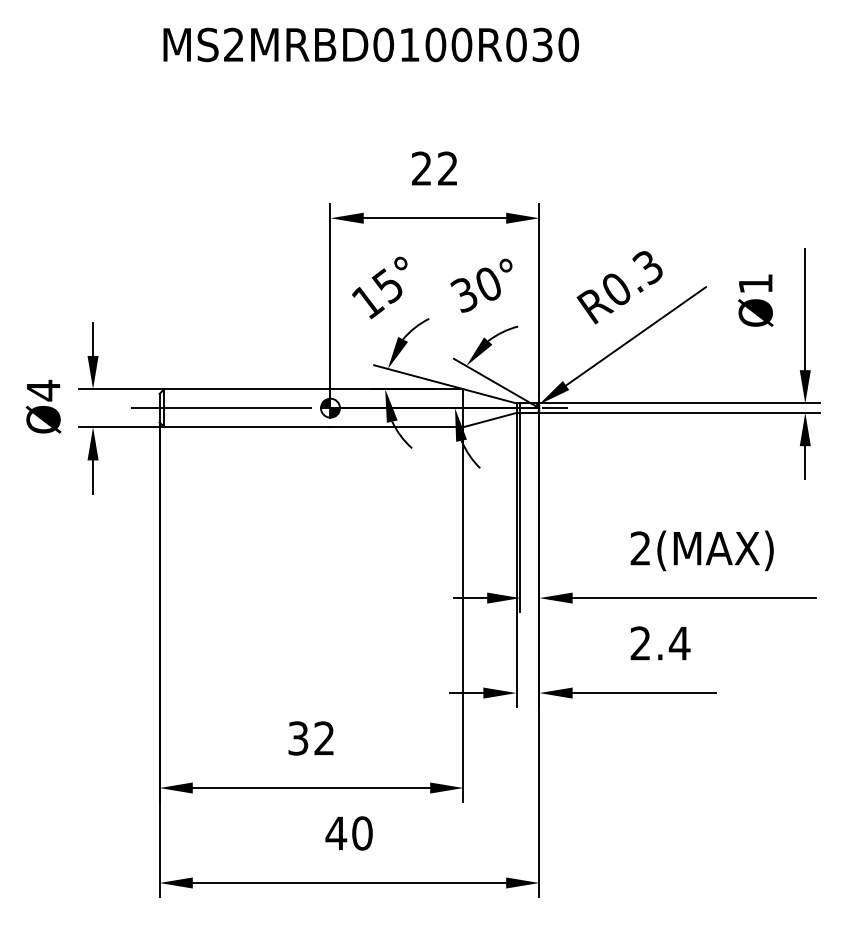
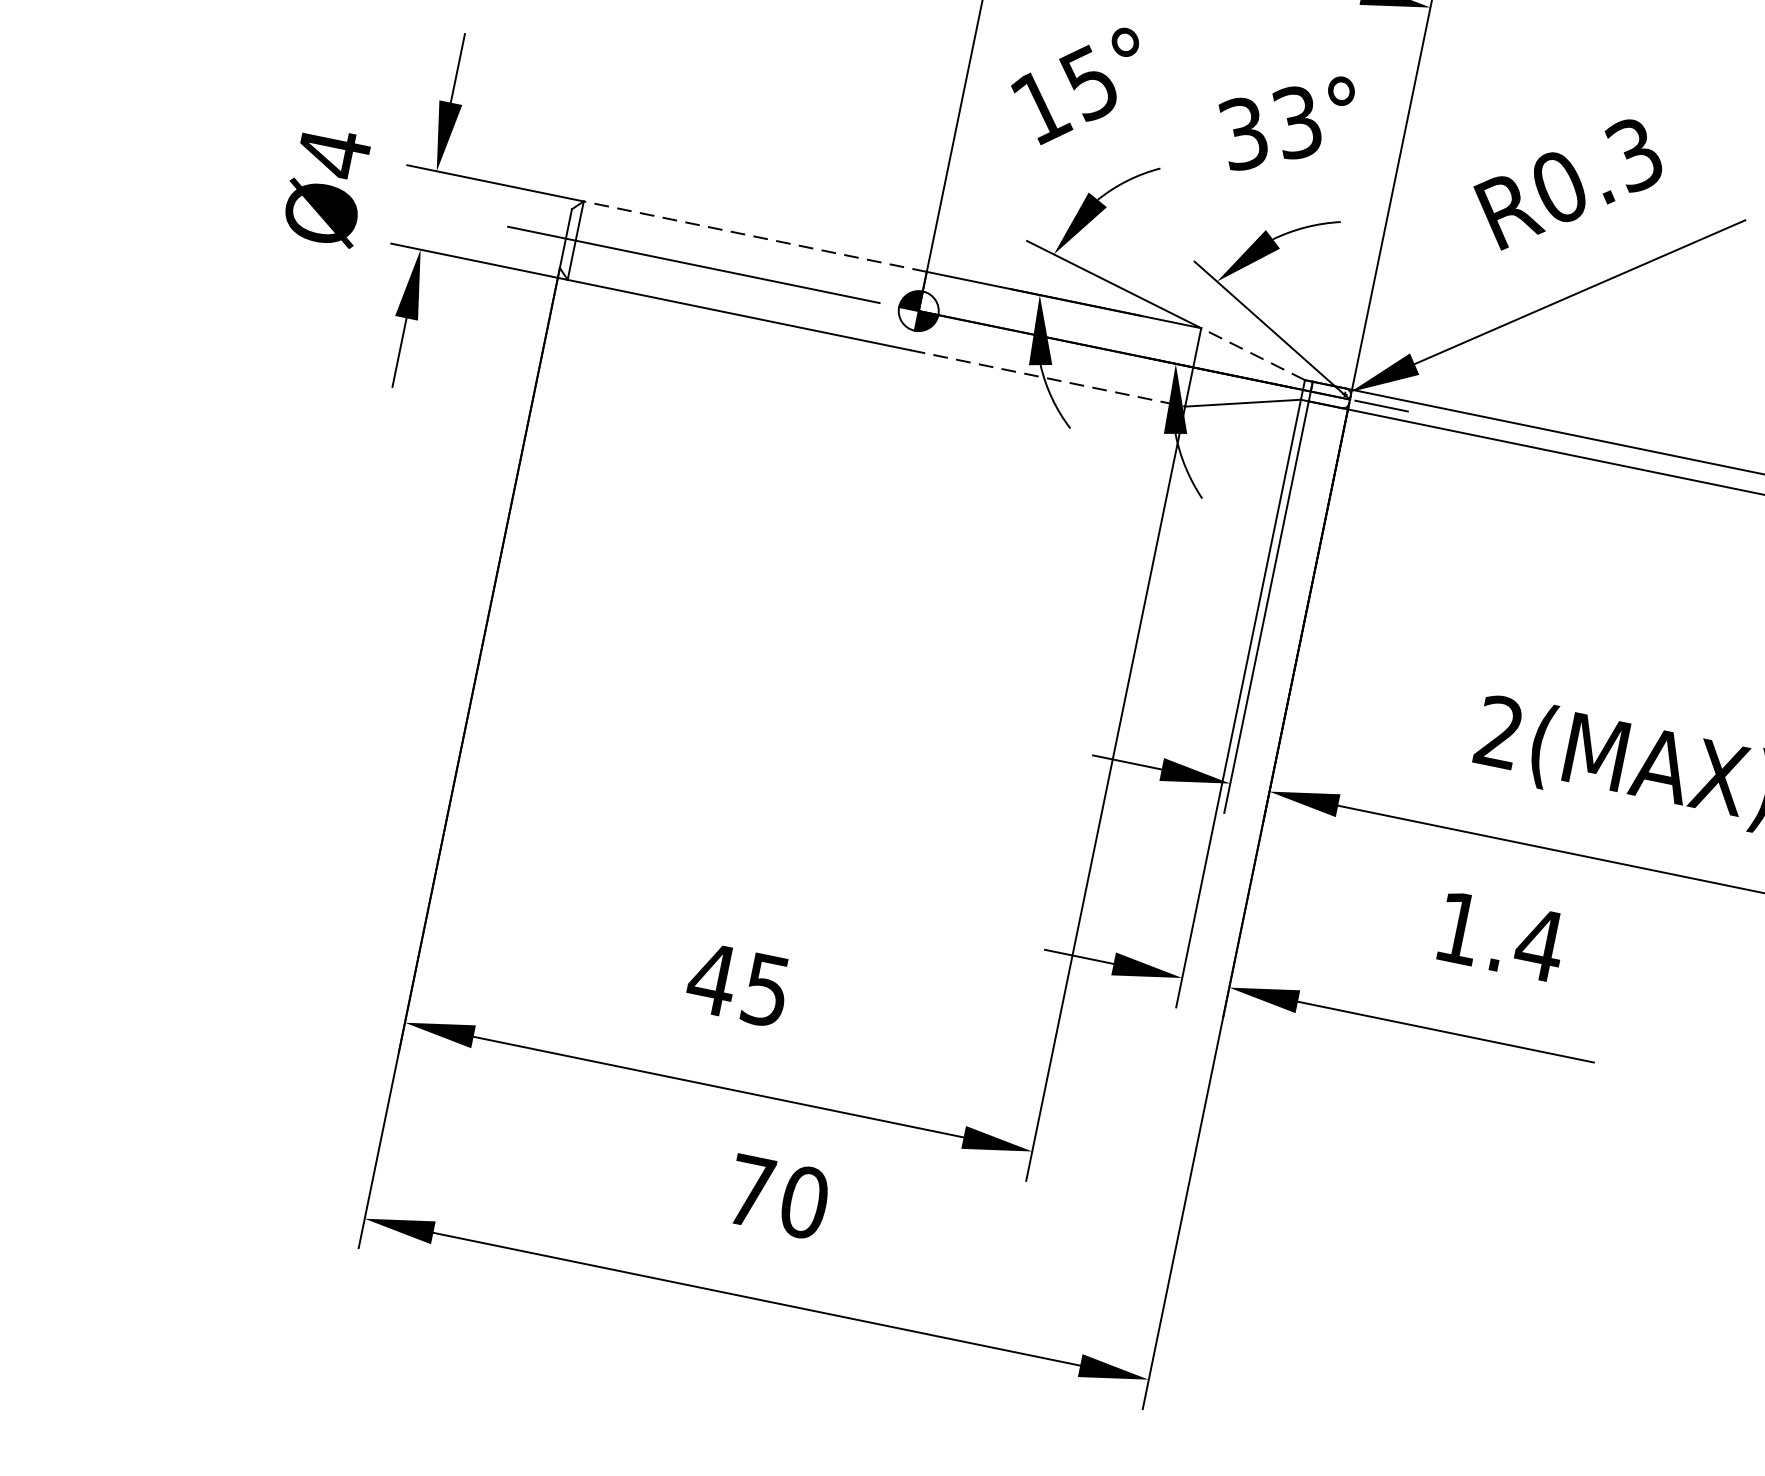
text: (487, 284) -> (1295, 122), 30° -> 33°
line: (246, 389) -> (753, 236), solid -> dashed
line: (490, 396) -> (1254, 354), solid -> dashed
line: (397, 427) -> (1048, 379), solid -> dashed
text: (639, 643) -> (1456, 927), 2.4 -> 1.4
text: (310, 738) -> (737, 984), 32 -> 45
text: (336, 832) -> (751, 1189), 40 -> 70

